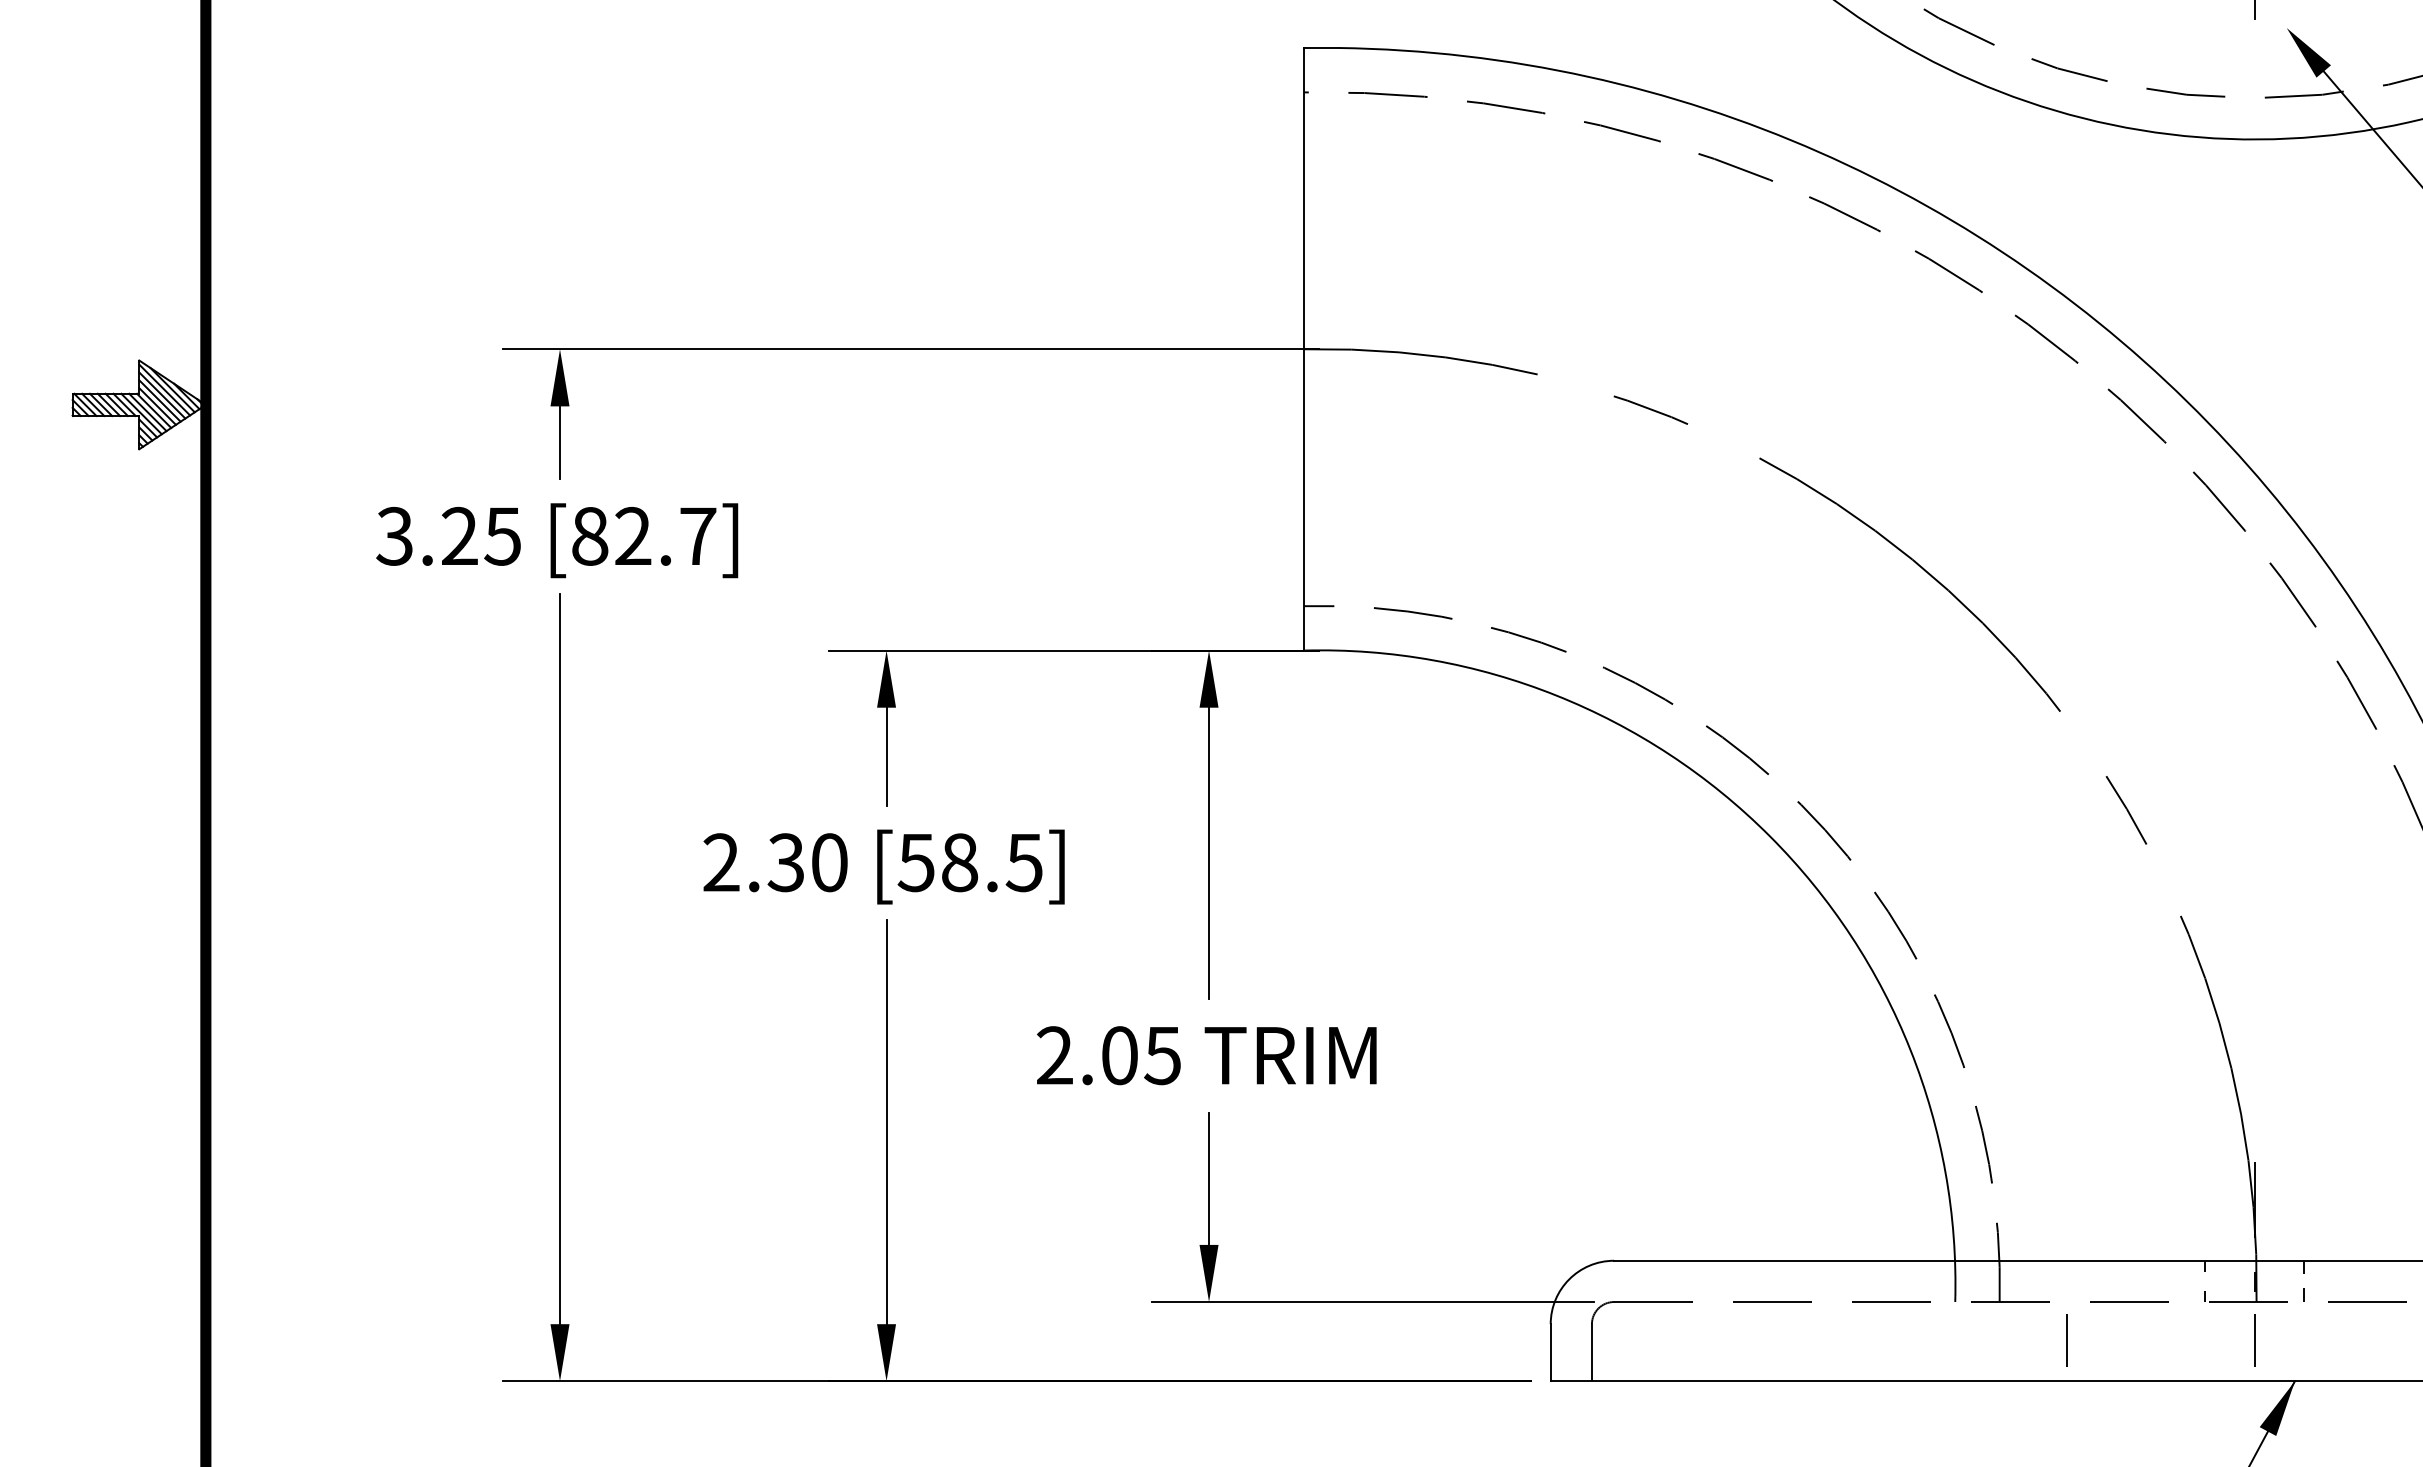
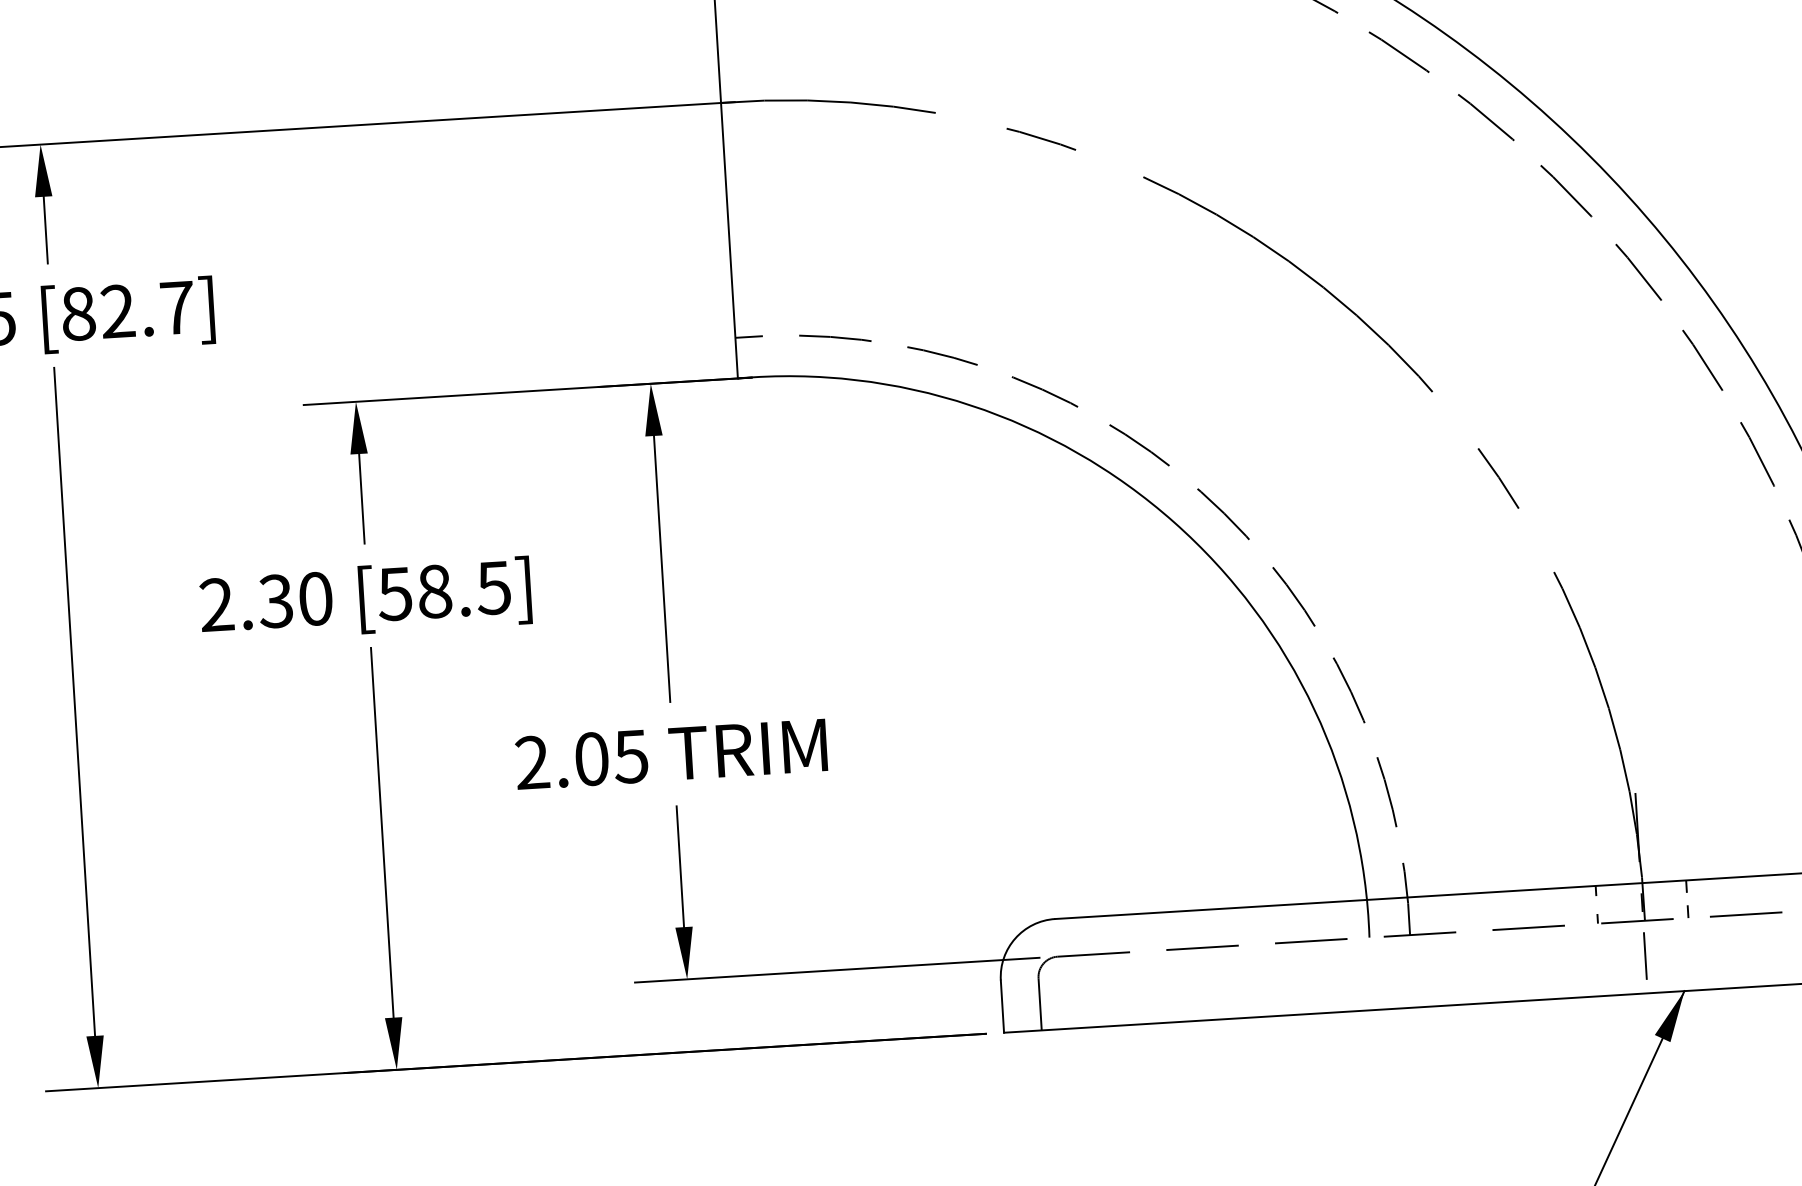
line: (2066, 1340) -> (1473, 966), removed

